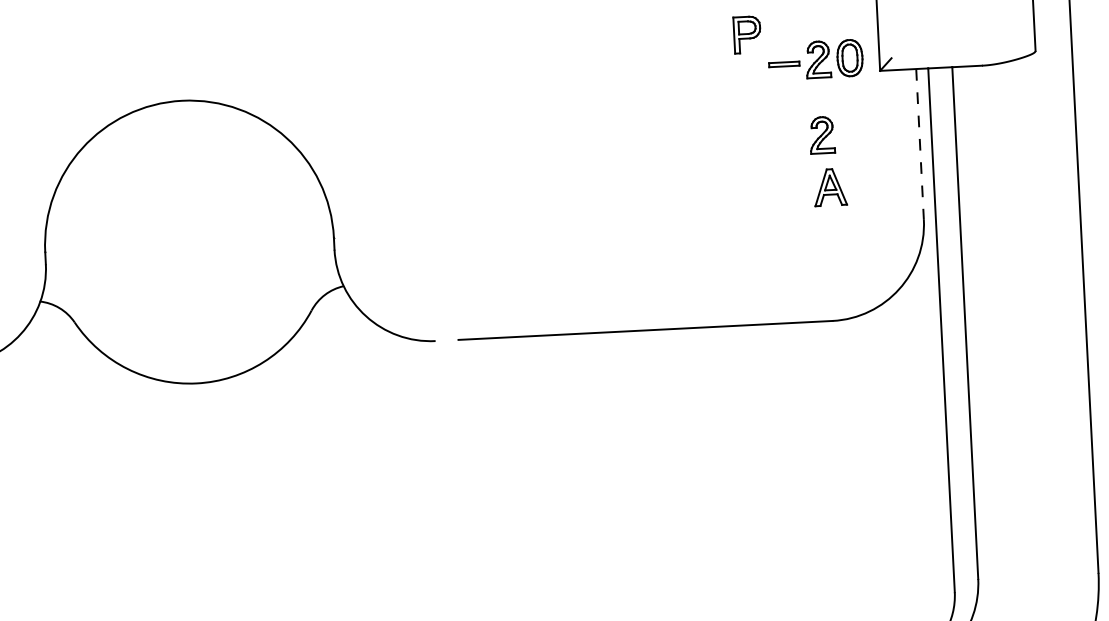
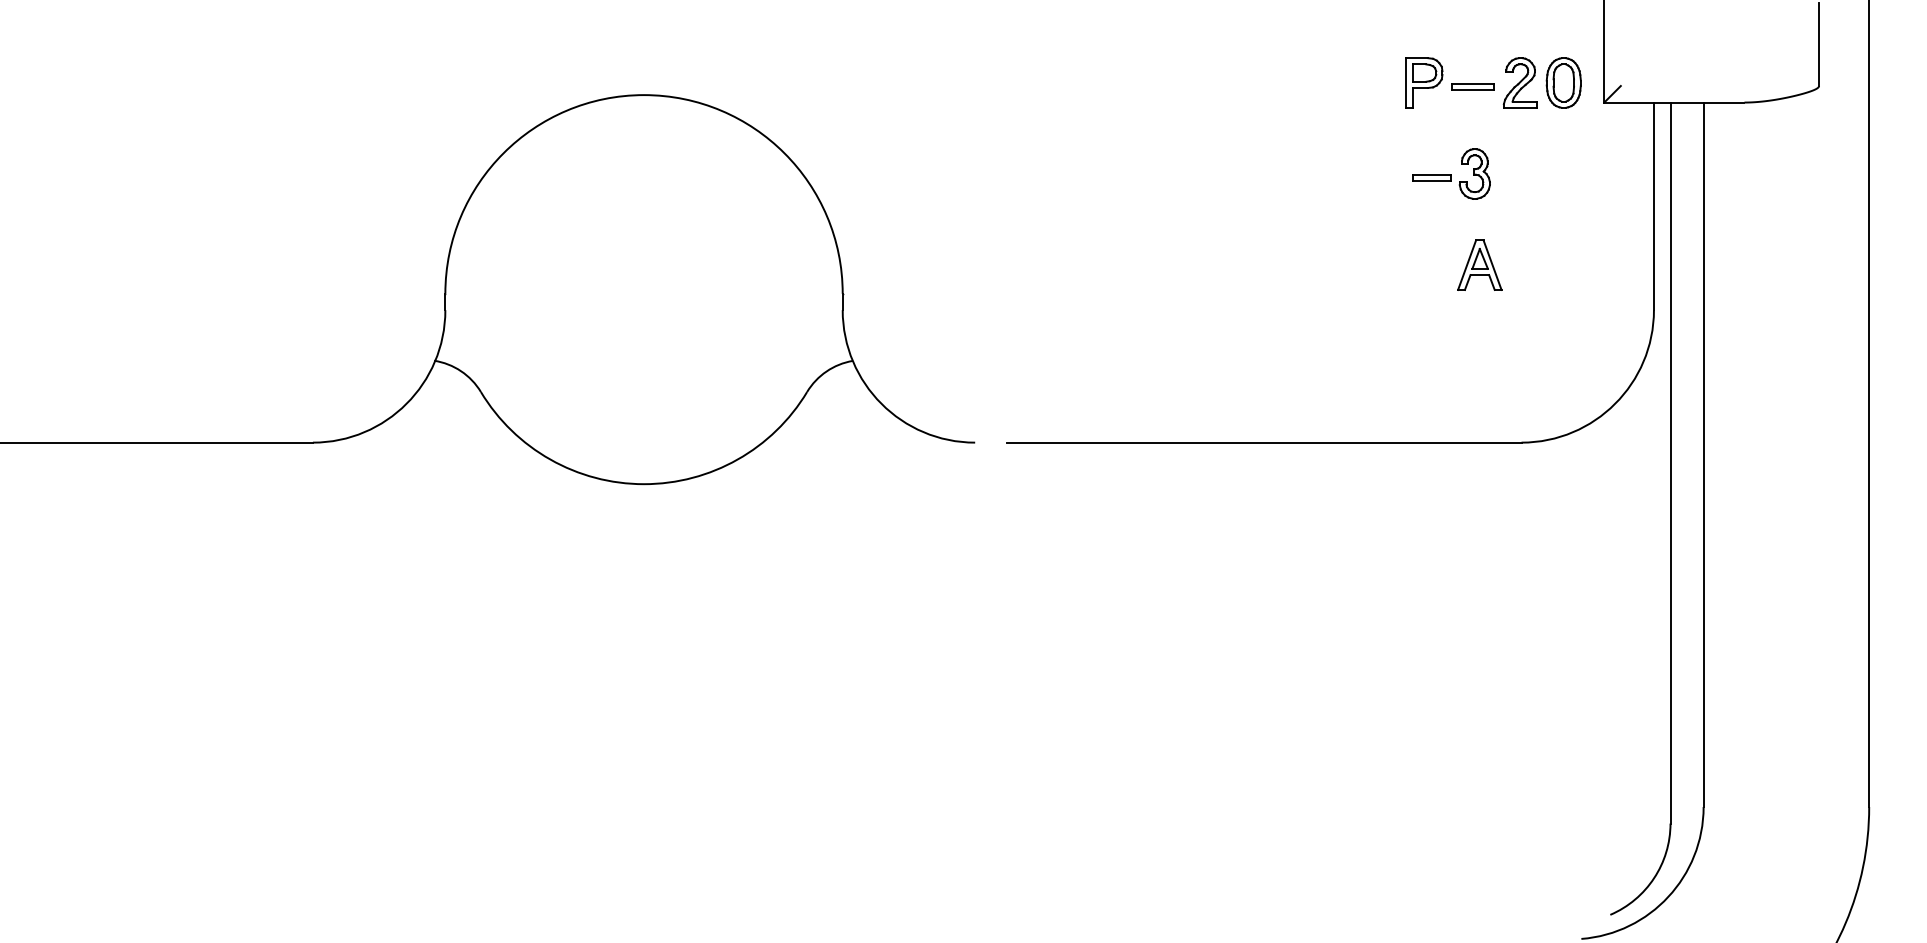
part: (747, 34) -> (1424, 82), moved
part: (771, 128) -> (1451, 173), added
part: (821, 134) -> (1519, 186), removed
line: (919, 144) -> (1653, 206), dashed -> solid
part: (830, 186) -> (1479, 264), moved

